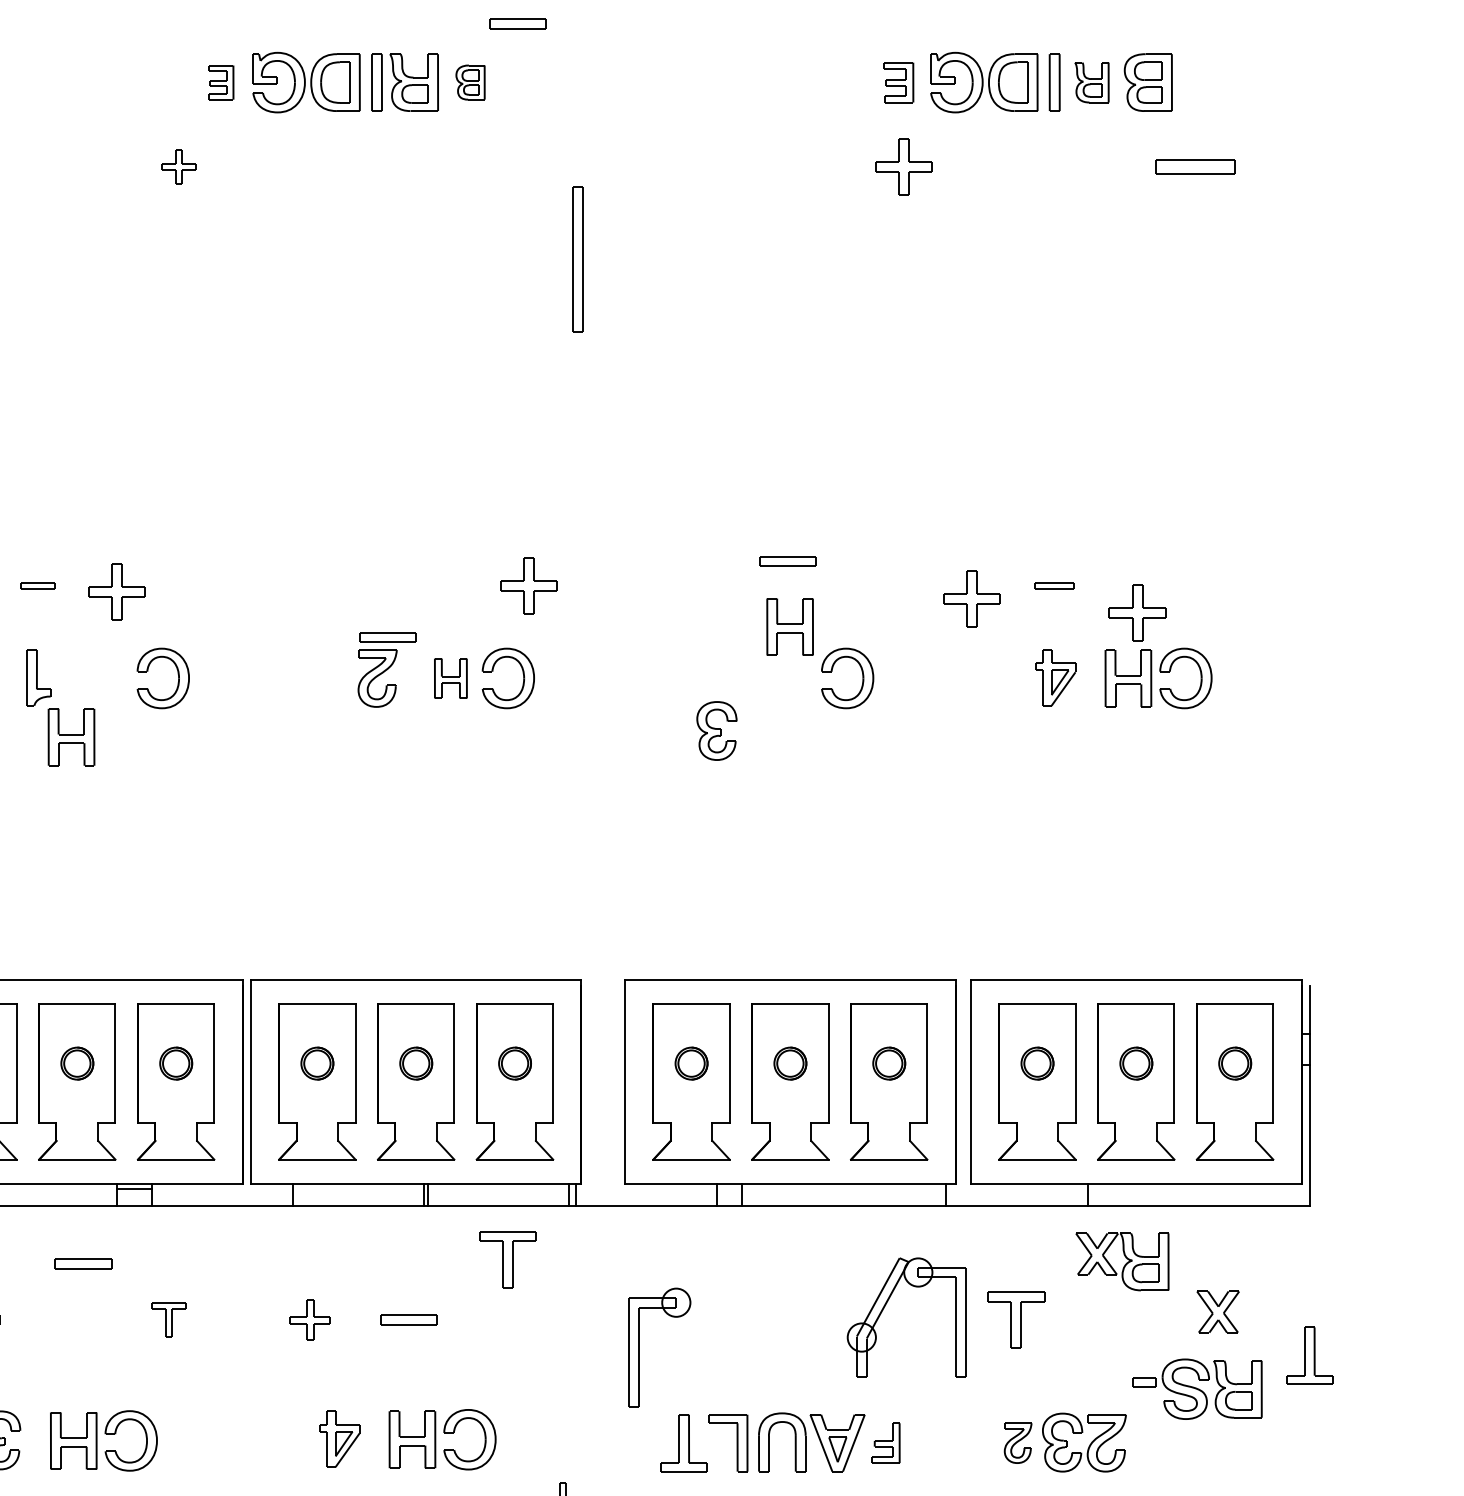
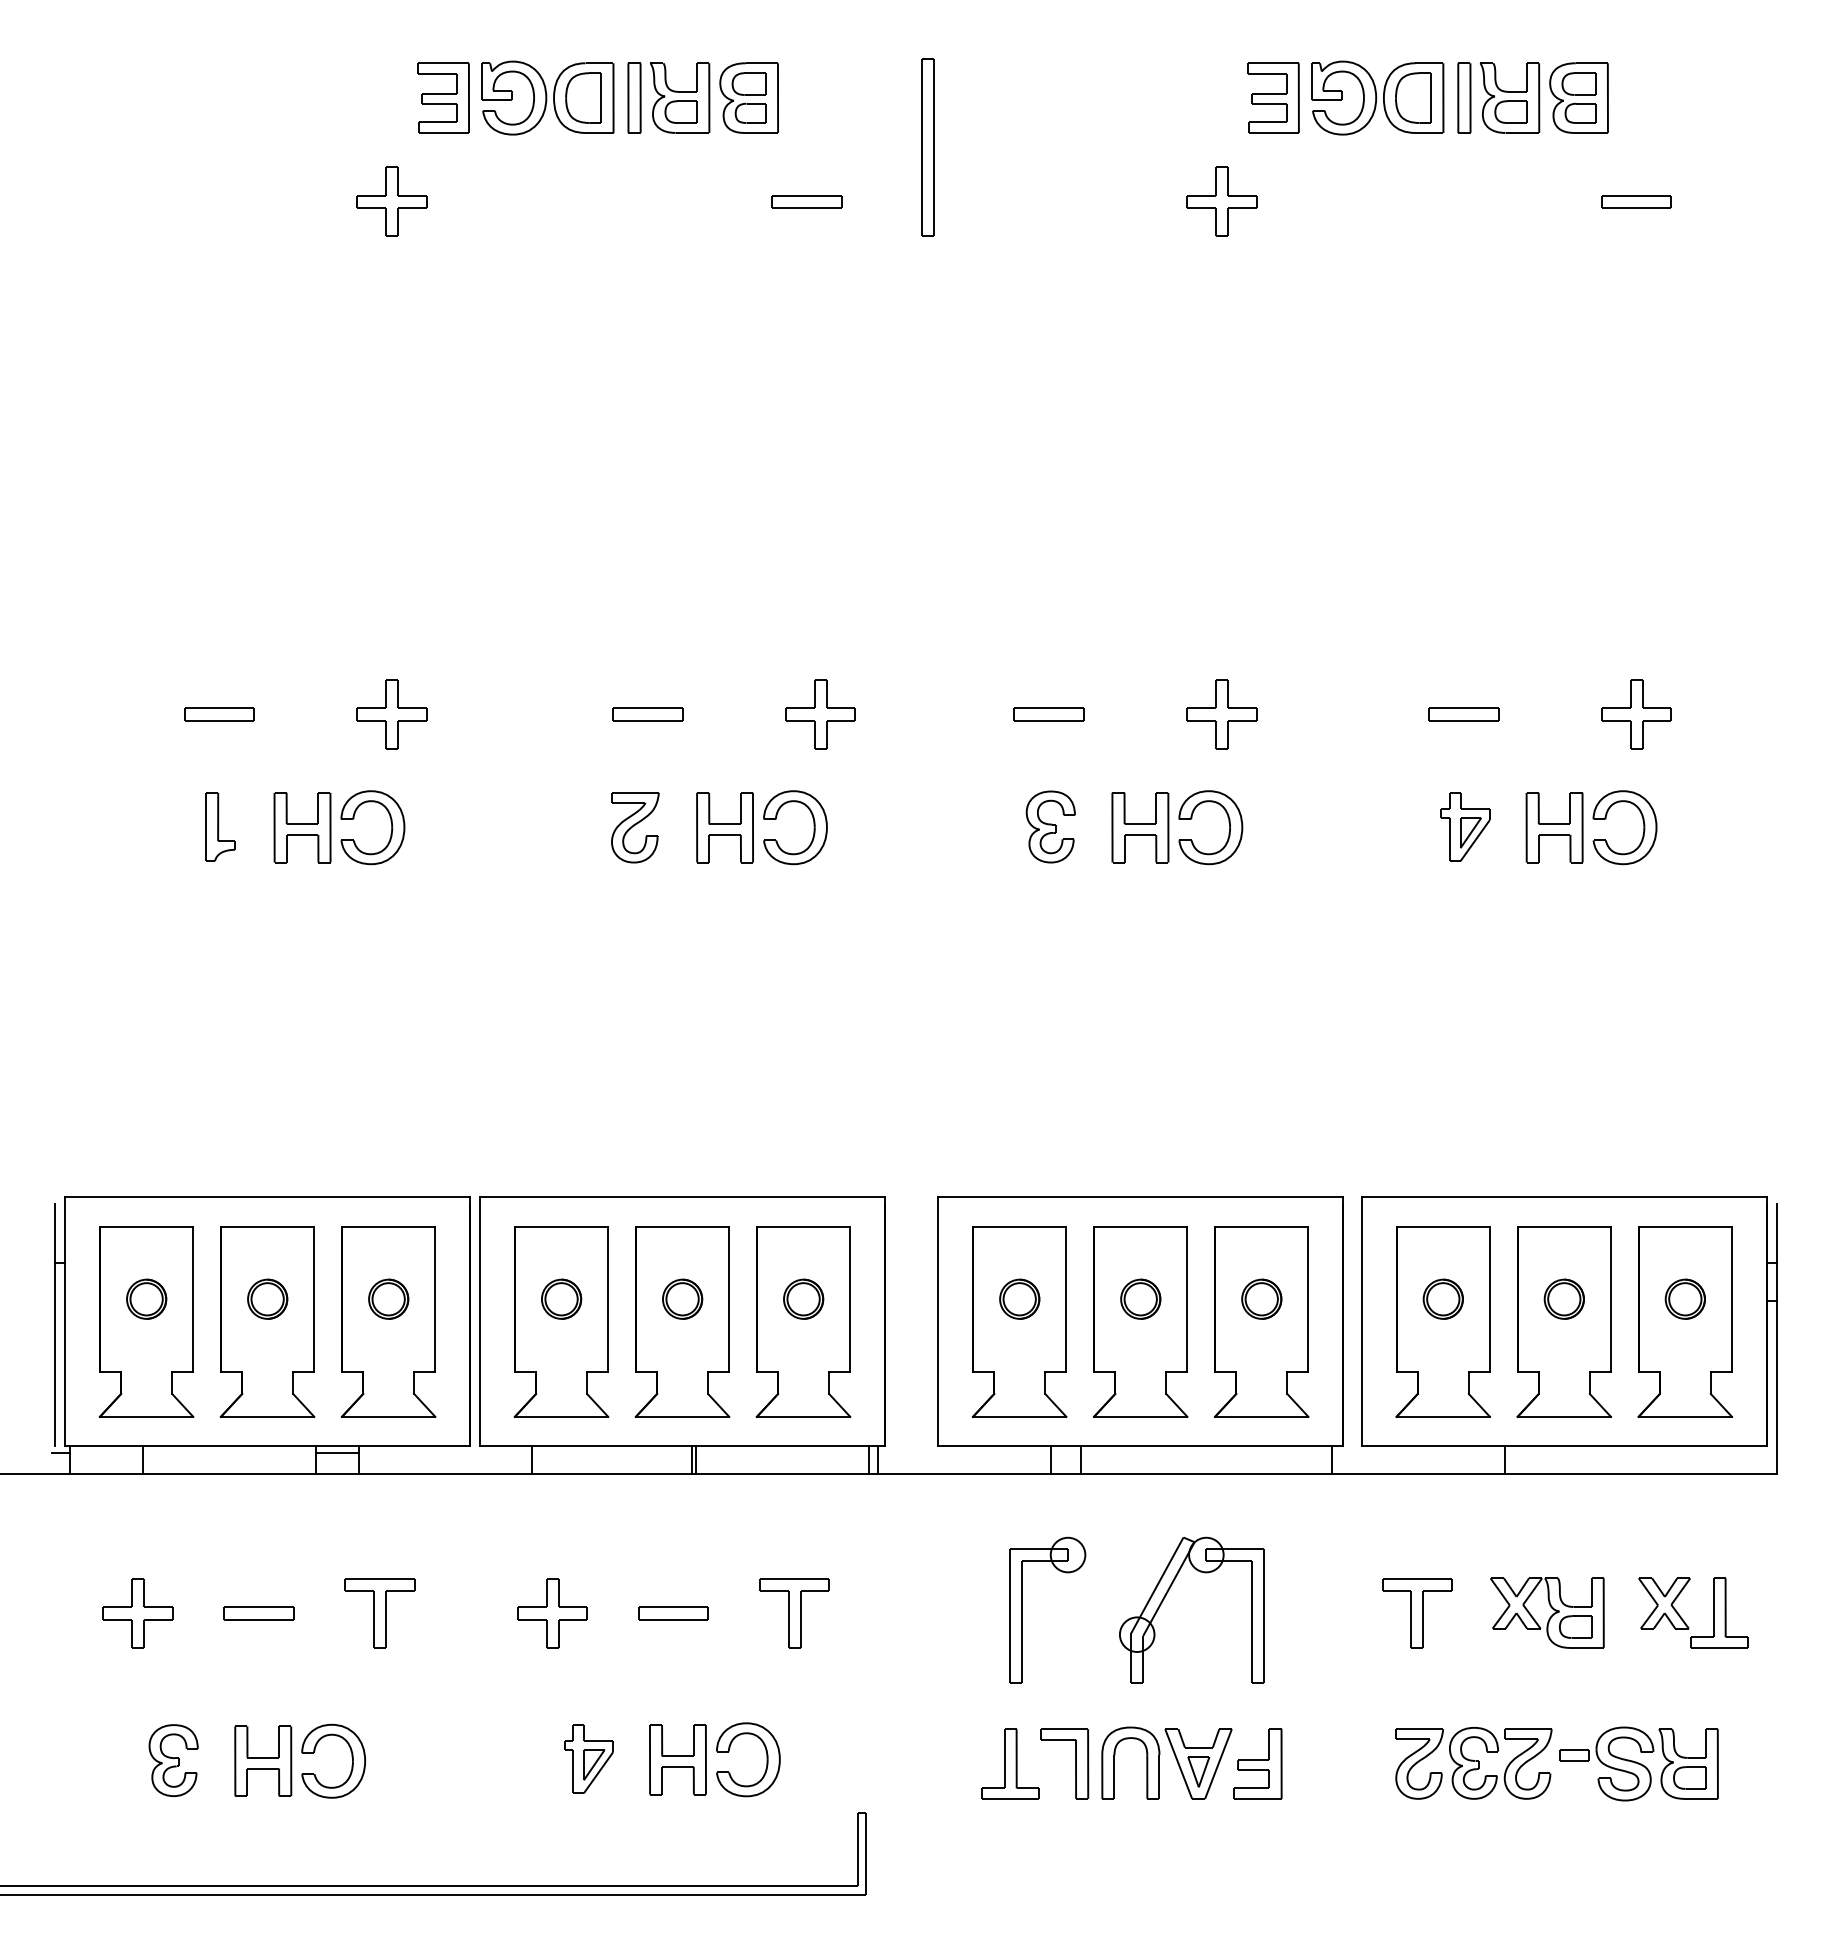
part: (517, 24) -> (806, 201), moved
part: (220, 82) -> (443, 97), size x1.67
part: (470, 82) -> (748, 97), size x1.67
part: (898, 82) -> (1273, 97), size x1.43
part: (1091, 82) -> (1509, 97), size x1.43
part: (178, 167) -> (391, 201), size x1.67
part: (903, 167) -> (1221, 201), moved
part: (1195, 167) -> (1636, 201), size x0.71
part: (577, 259) -> (927, 147), moved
part: (787, 561) -> (1048, 714), moved
part: (38, 586) -> (219, 714), size x1.67
part: (1054, 586) -> (1463, 714), size x1.43
part: (116, 591) -> (391, 714), moved
part: (971, 599) -> (1221, 714), moved
part: (1137, 612) -> (1636, 714), moved
part: (790, 626) -> (1140, 827), moved
part: (387, 637) -> (647, 714), moved
part: (450, 678) -> (724, 827), size x1.43
part: (716, 730) -> (1050, 826), moved
part: (71, 737) -> (302, 827), moved
part: (507, 1259) -> (794, 1613), moved
part: (1122, 1261) -> (1547, 1612), moved
part: (82, 1263) -> (258, 1613), moved
part: (886, 1304) -> (1167, 1594), moved
part: (168, 1320) -> (379, 1613), size x1.67
part: (309, 1320) -> (552, 1613), size x1.43
part: (639, 1347) -> (1022, 1609), moved
part: (1309, 1355) -> (1719, 1612), moved
part: (1196, 1388) -> (1638, 1763), moved
part: (885, 1442) -> (1257, 1763), size x1.43
part: (1018, 1442) -> (1419, 1763), size x1.43

